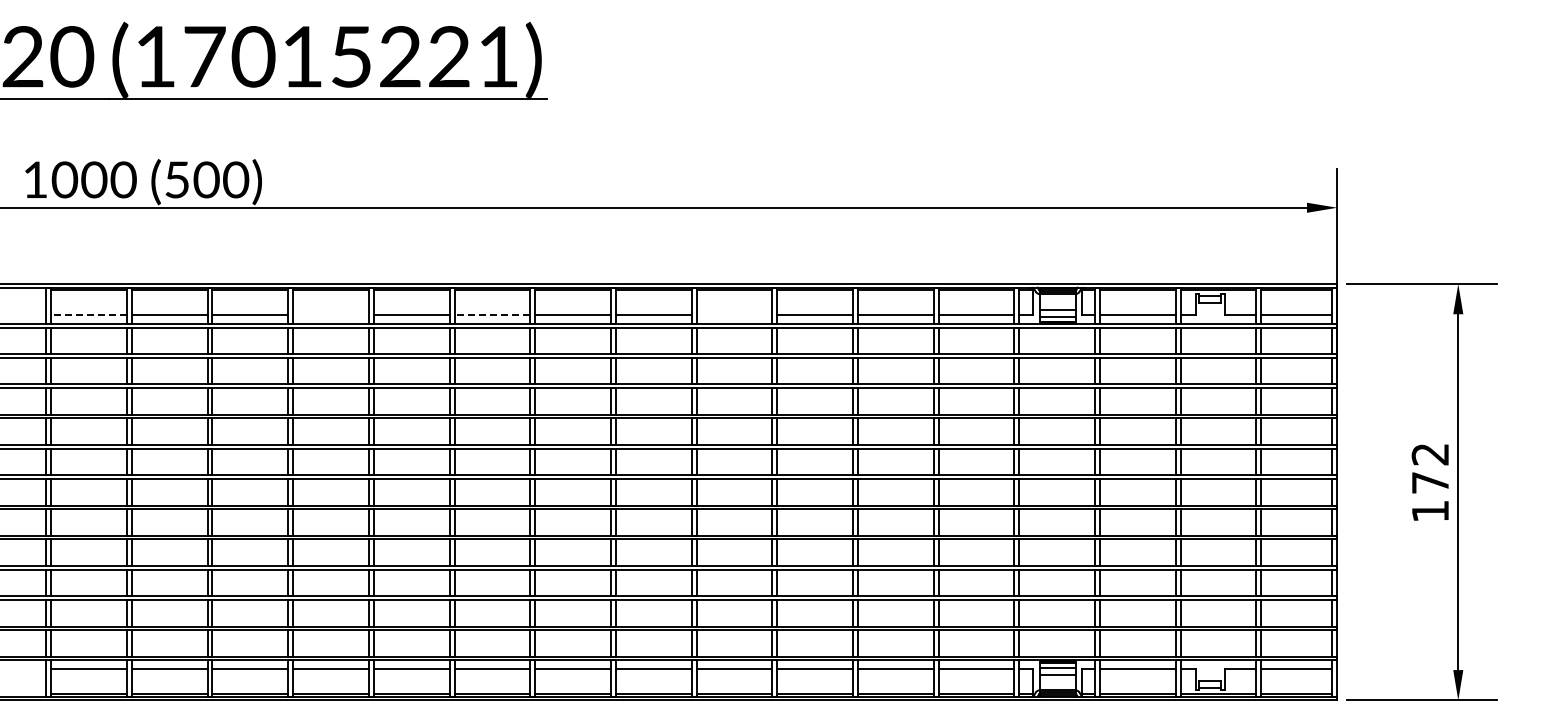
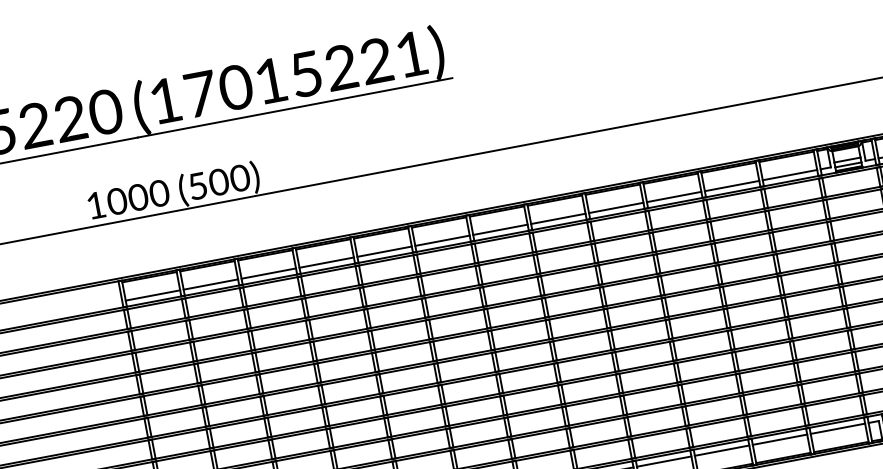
line: (89, 315) -> (153, 295), dashed -> solid
line: (331, 315) -> (327, 262), added
line: (492, 315) -> (442, 240), dashed -> solid
line: (734, 315) -> (616, 207), added

